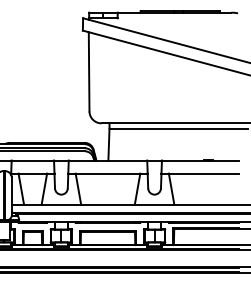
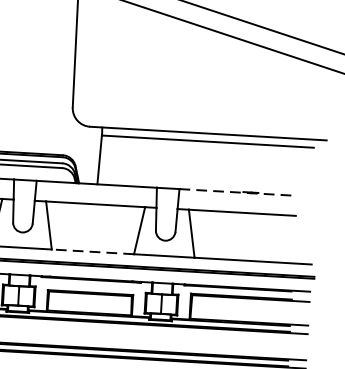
line: (200, 160) -> (238, 192), solid -> dashed
line: (108, 204) -> (93, 251), solid -> dashed

